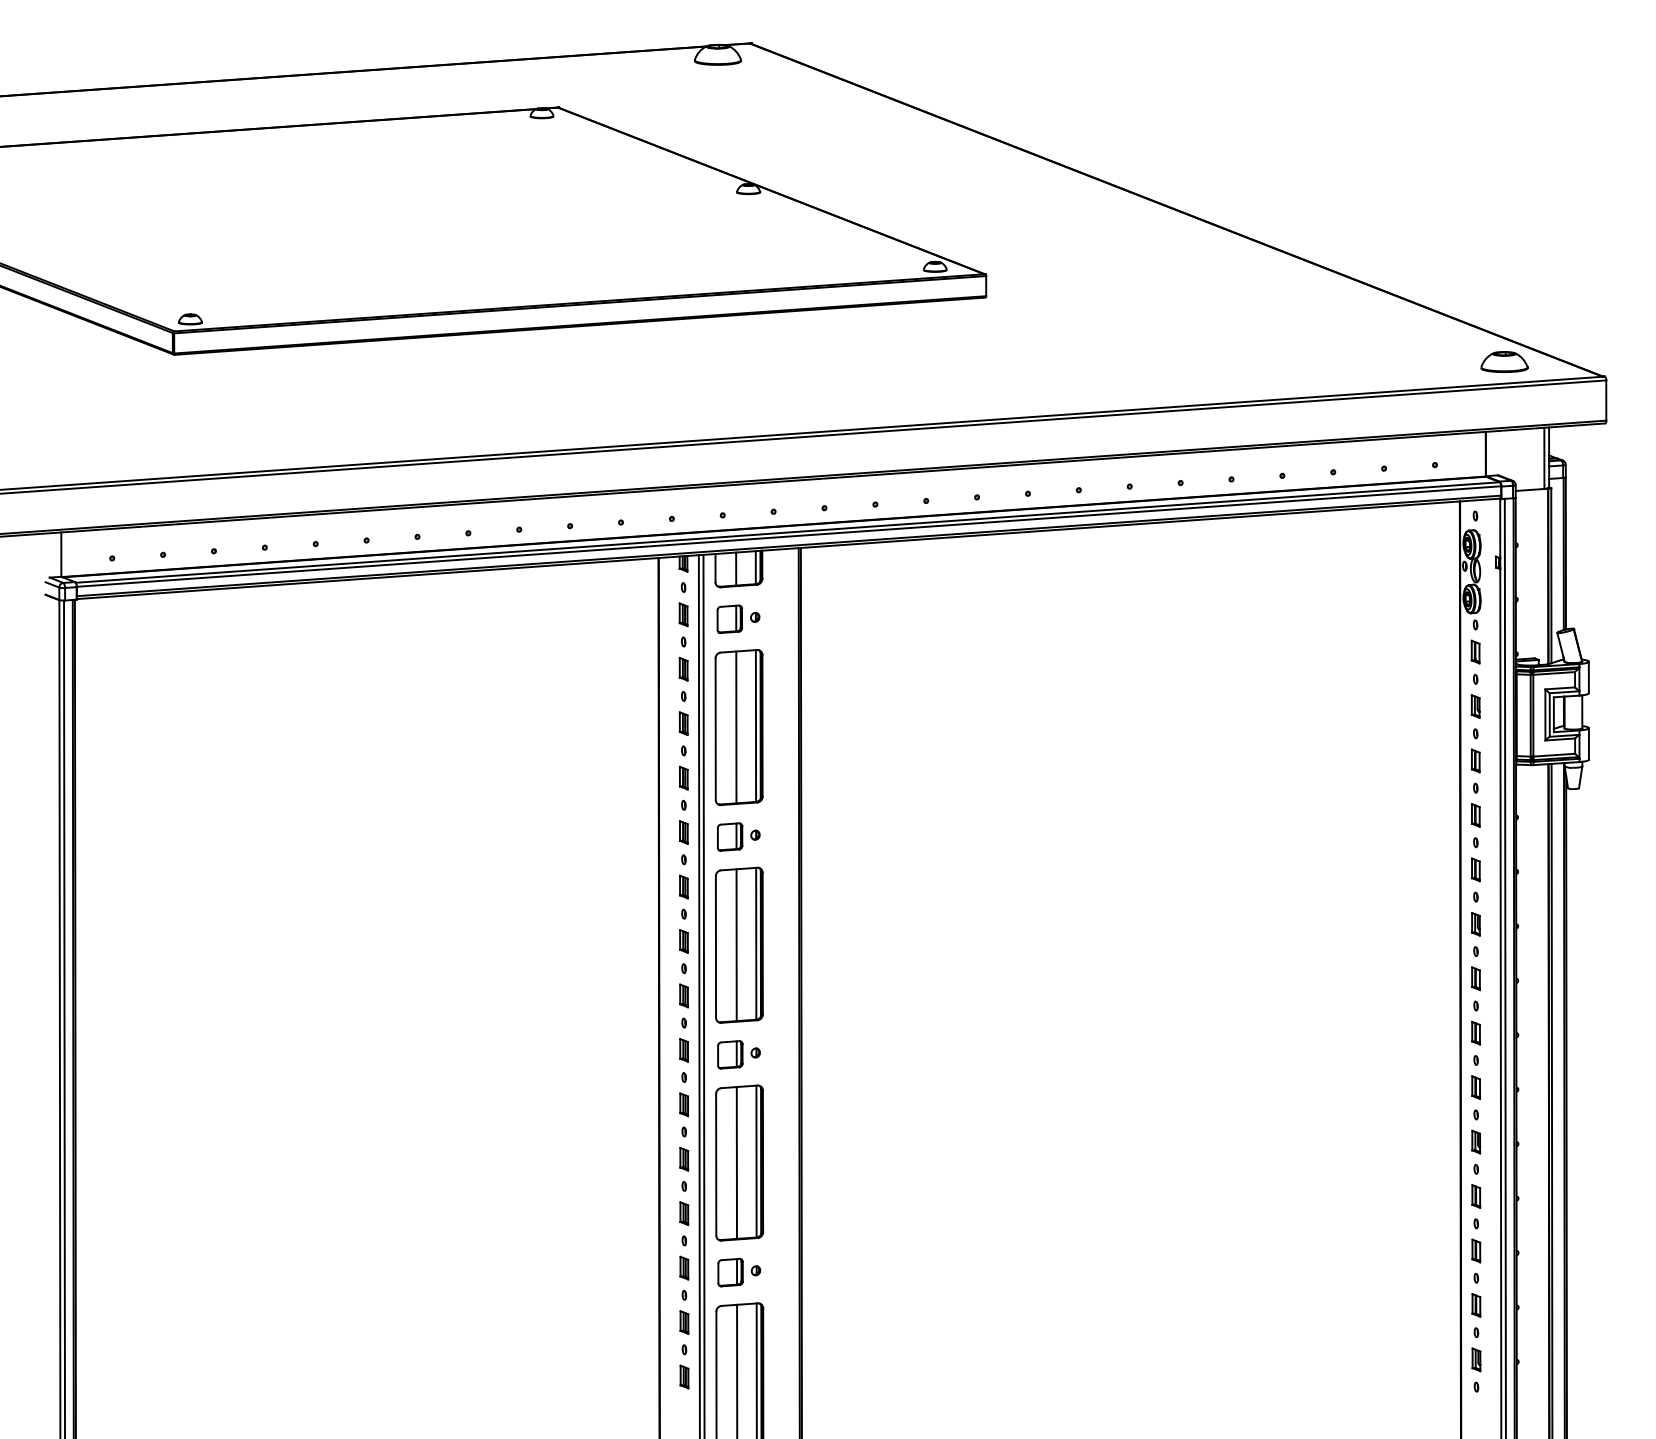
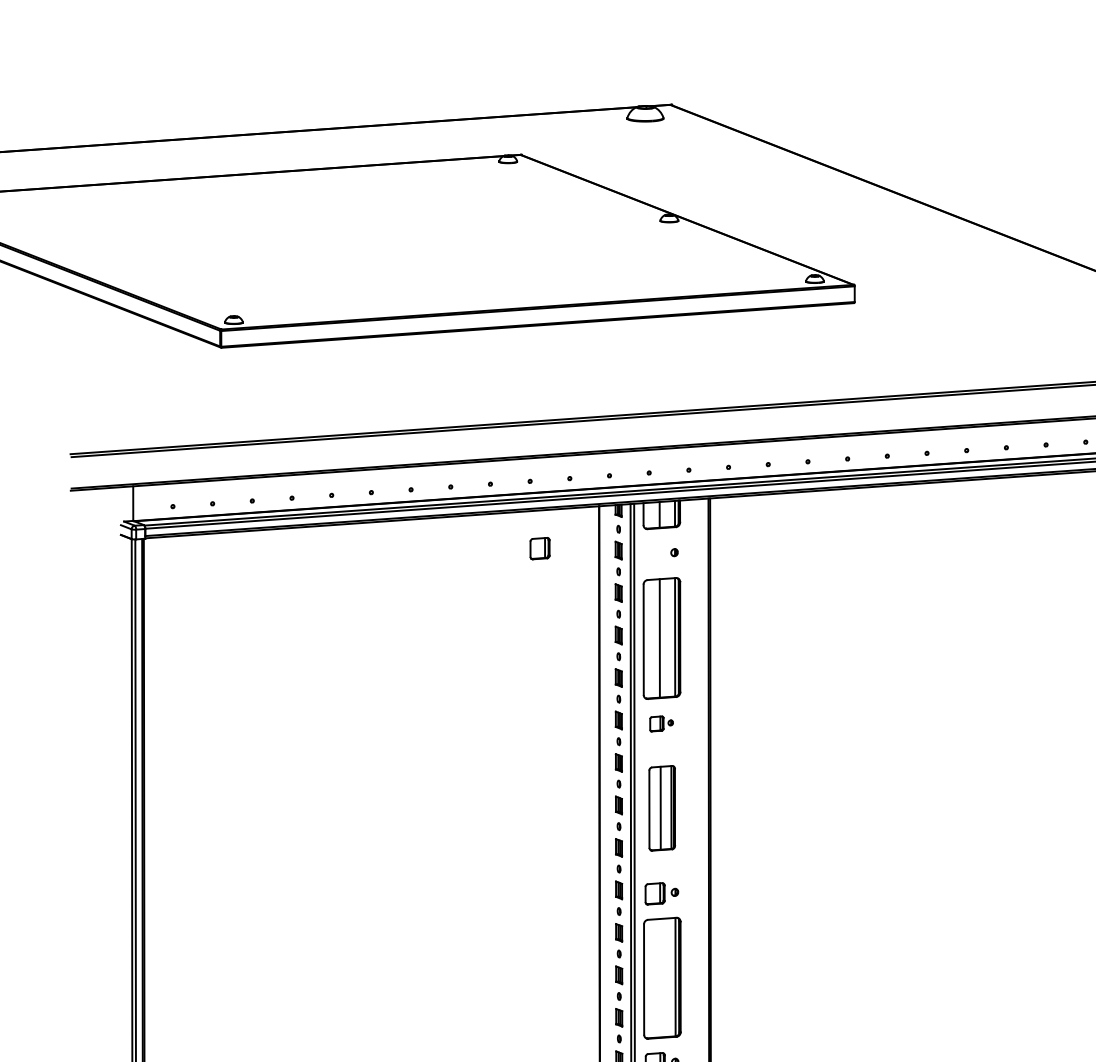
part: (729, 618) -> (539, 548), moved
part: (738, 836) -> (661, 723), size x0.7
part: (739, 944) -> (662, 807), size x0.7
line: (736, 1162) -> (659, 977), removed

